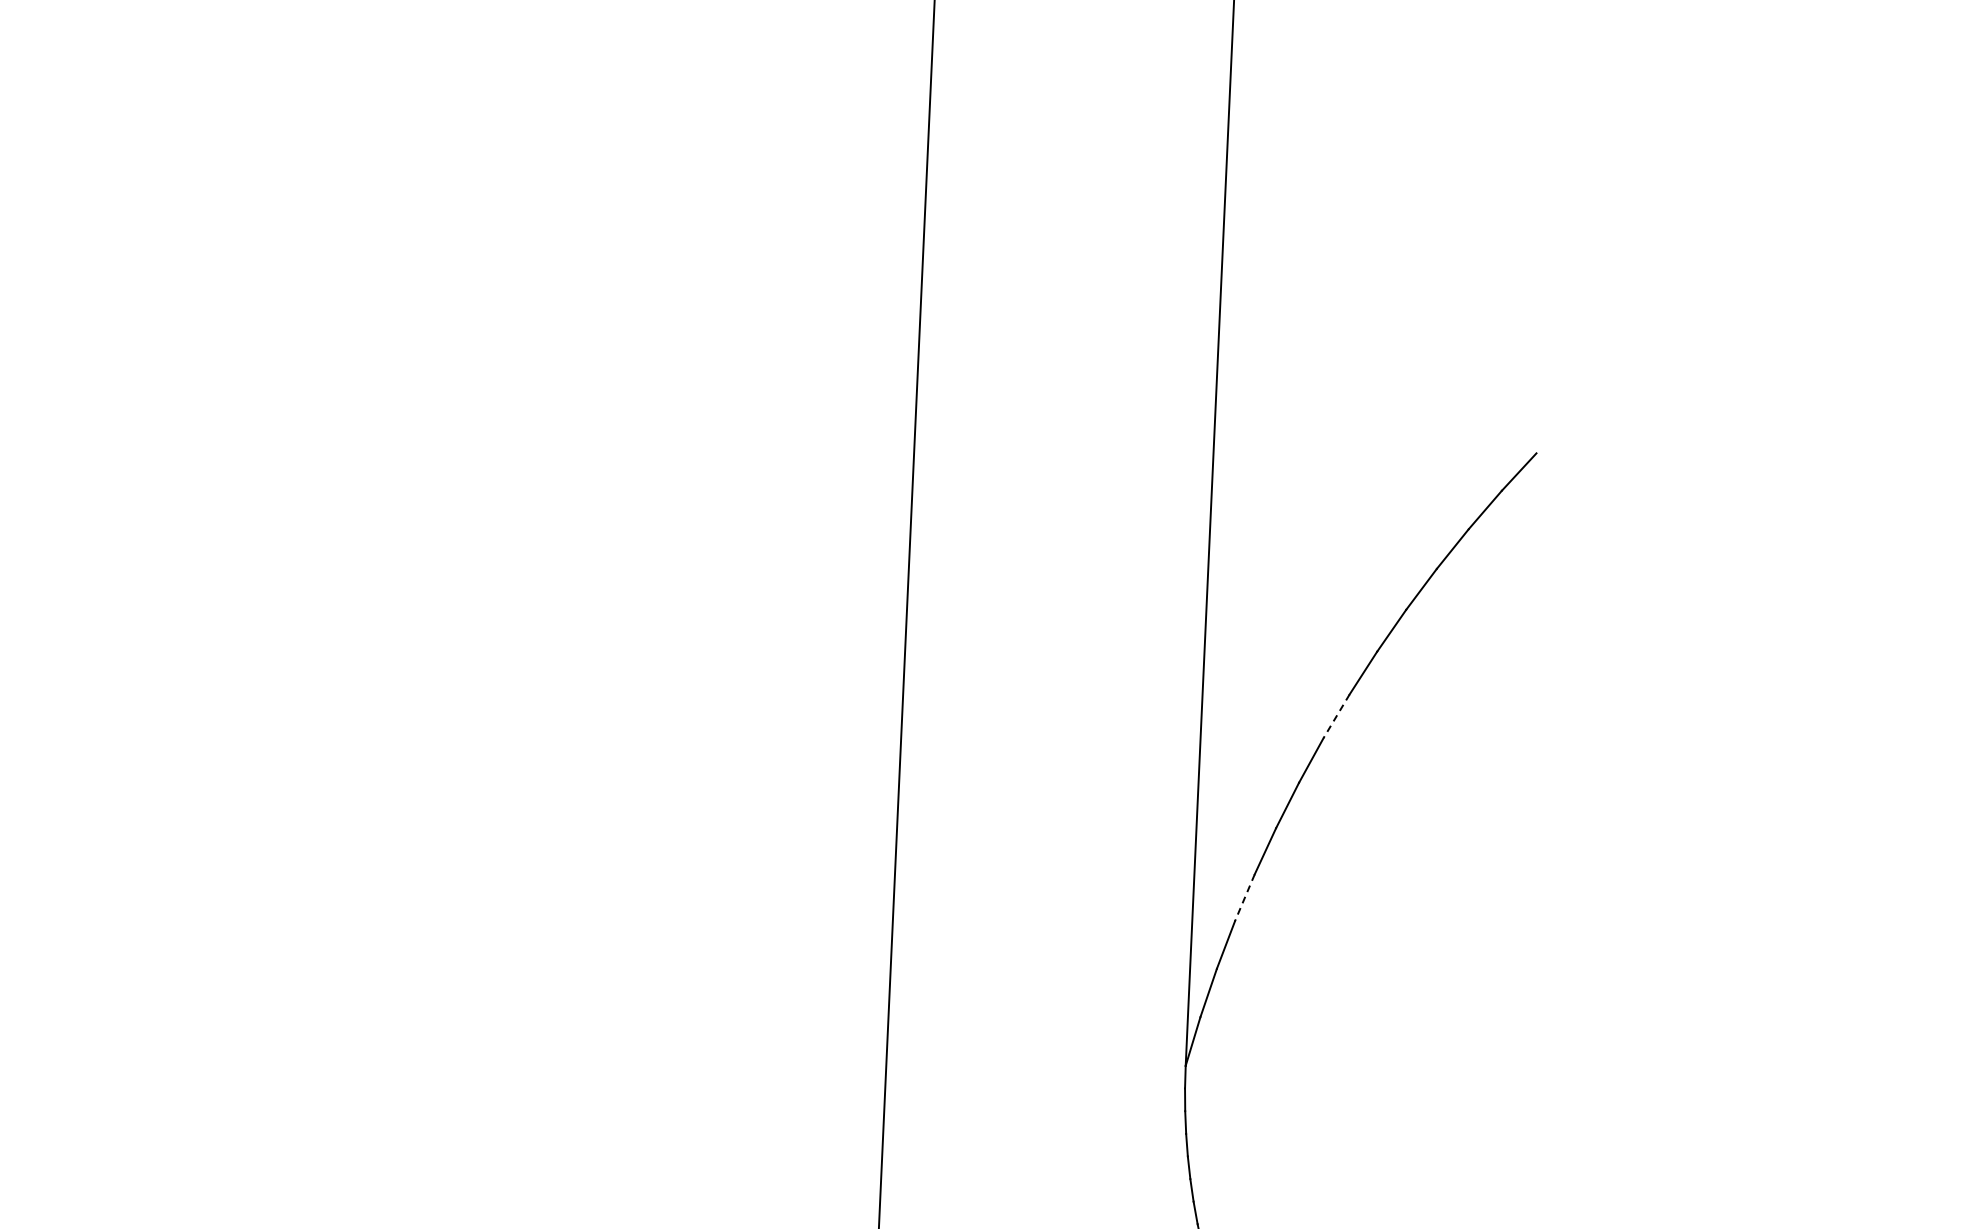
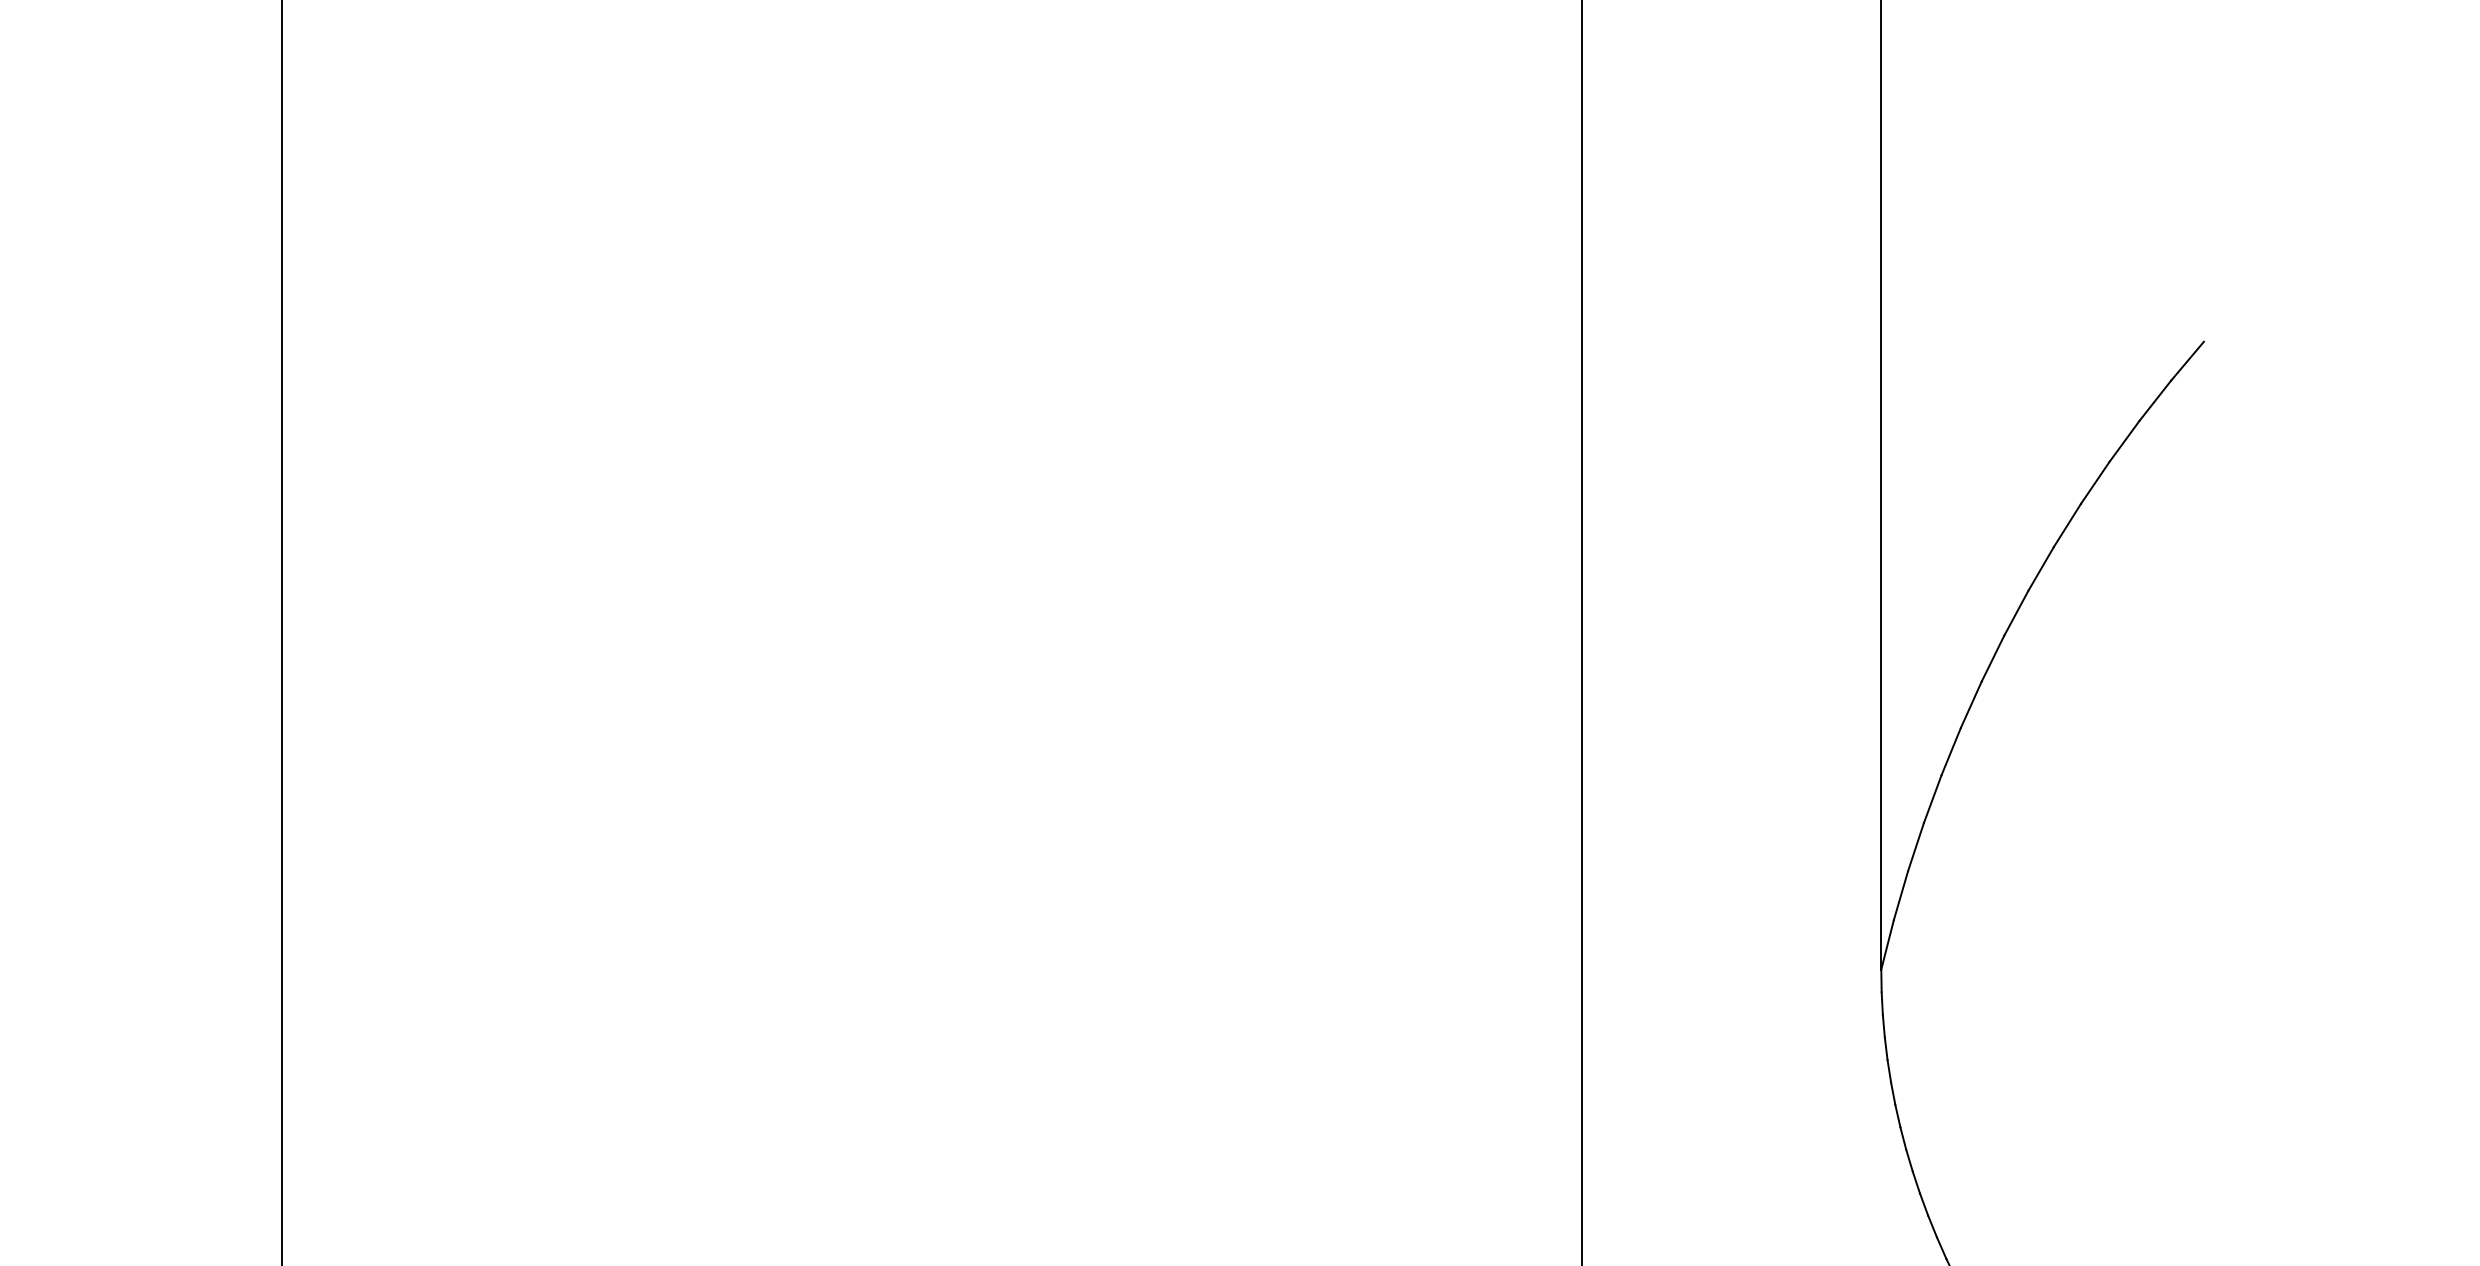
line: (1335, 716) -> (2015, 613), dashed -> solid
line: (1244, 898) -> (1932, 799), dashed -> solid

